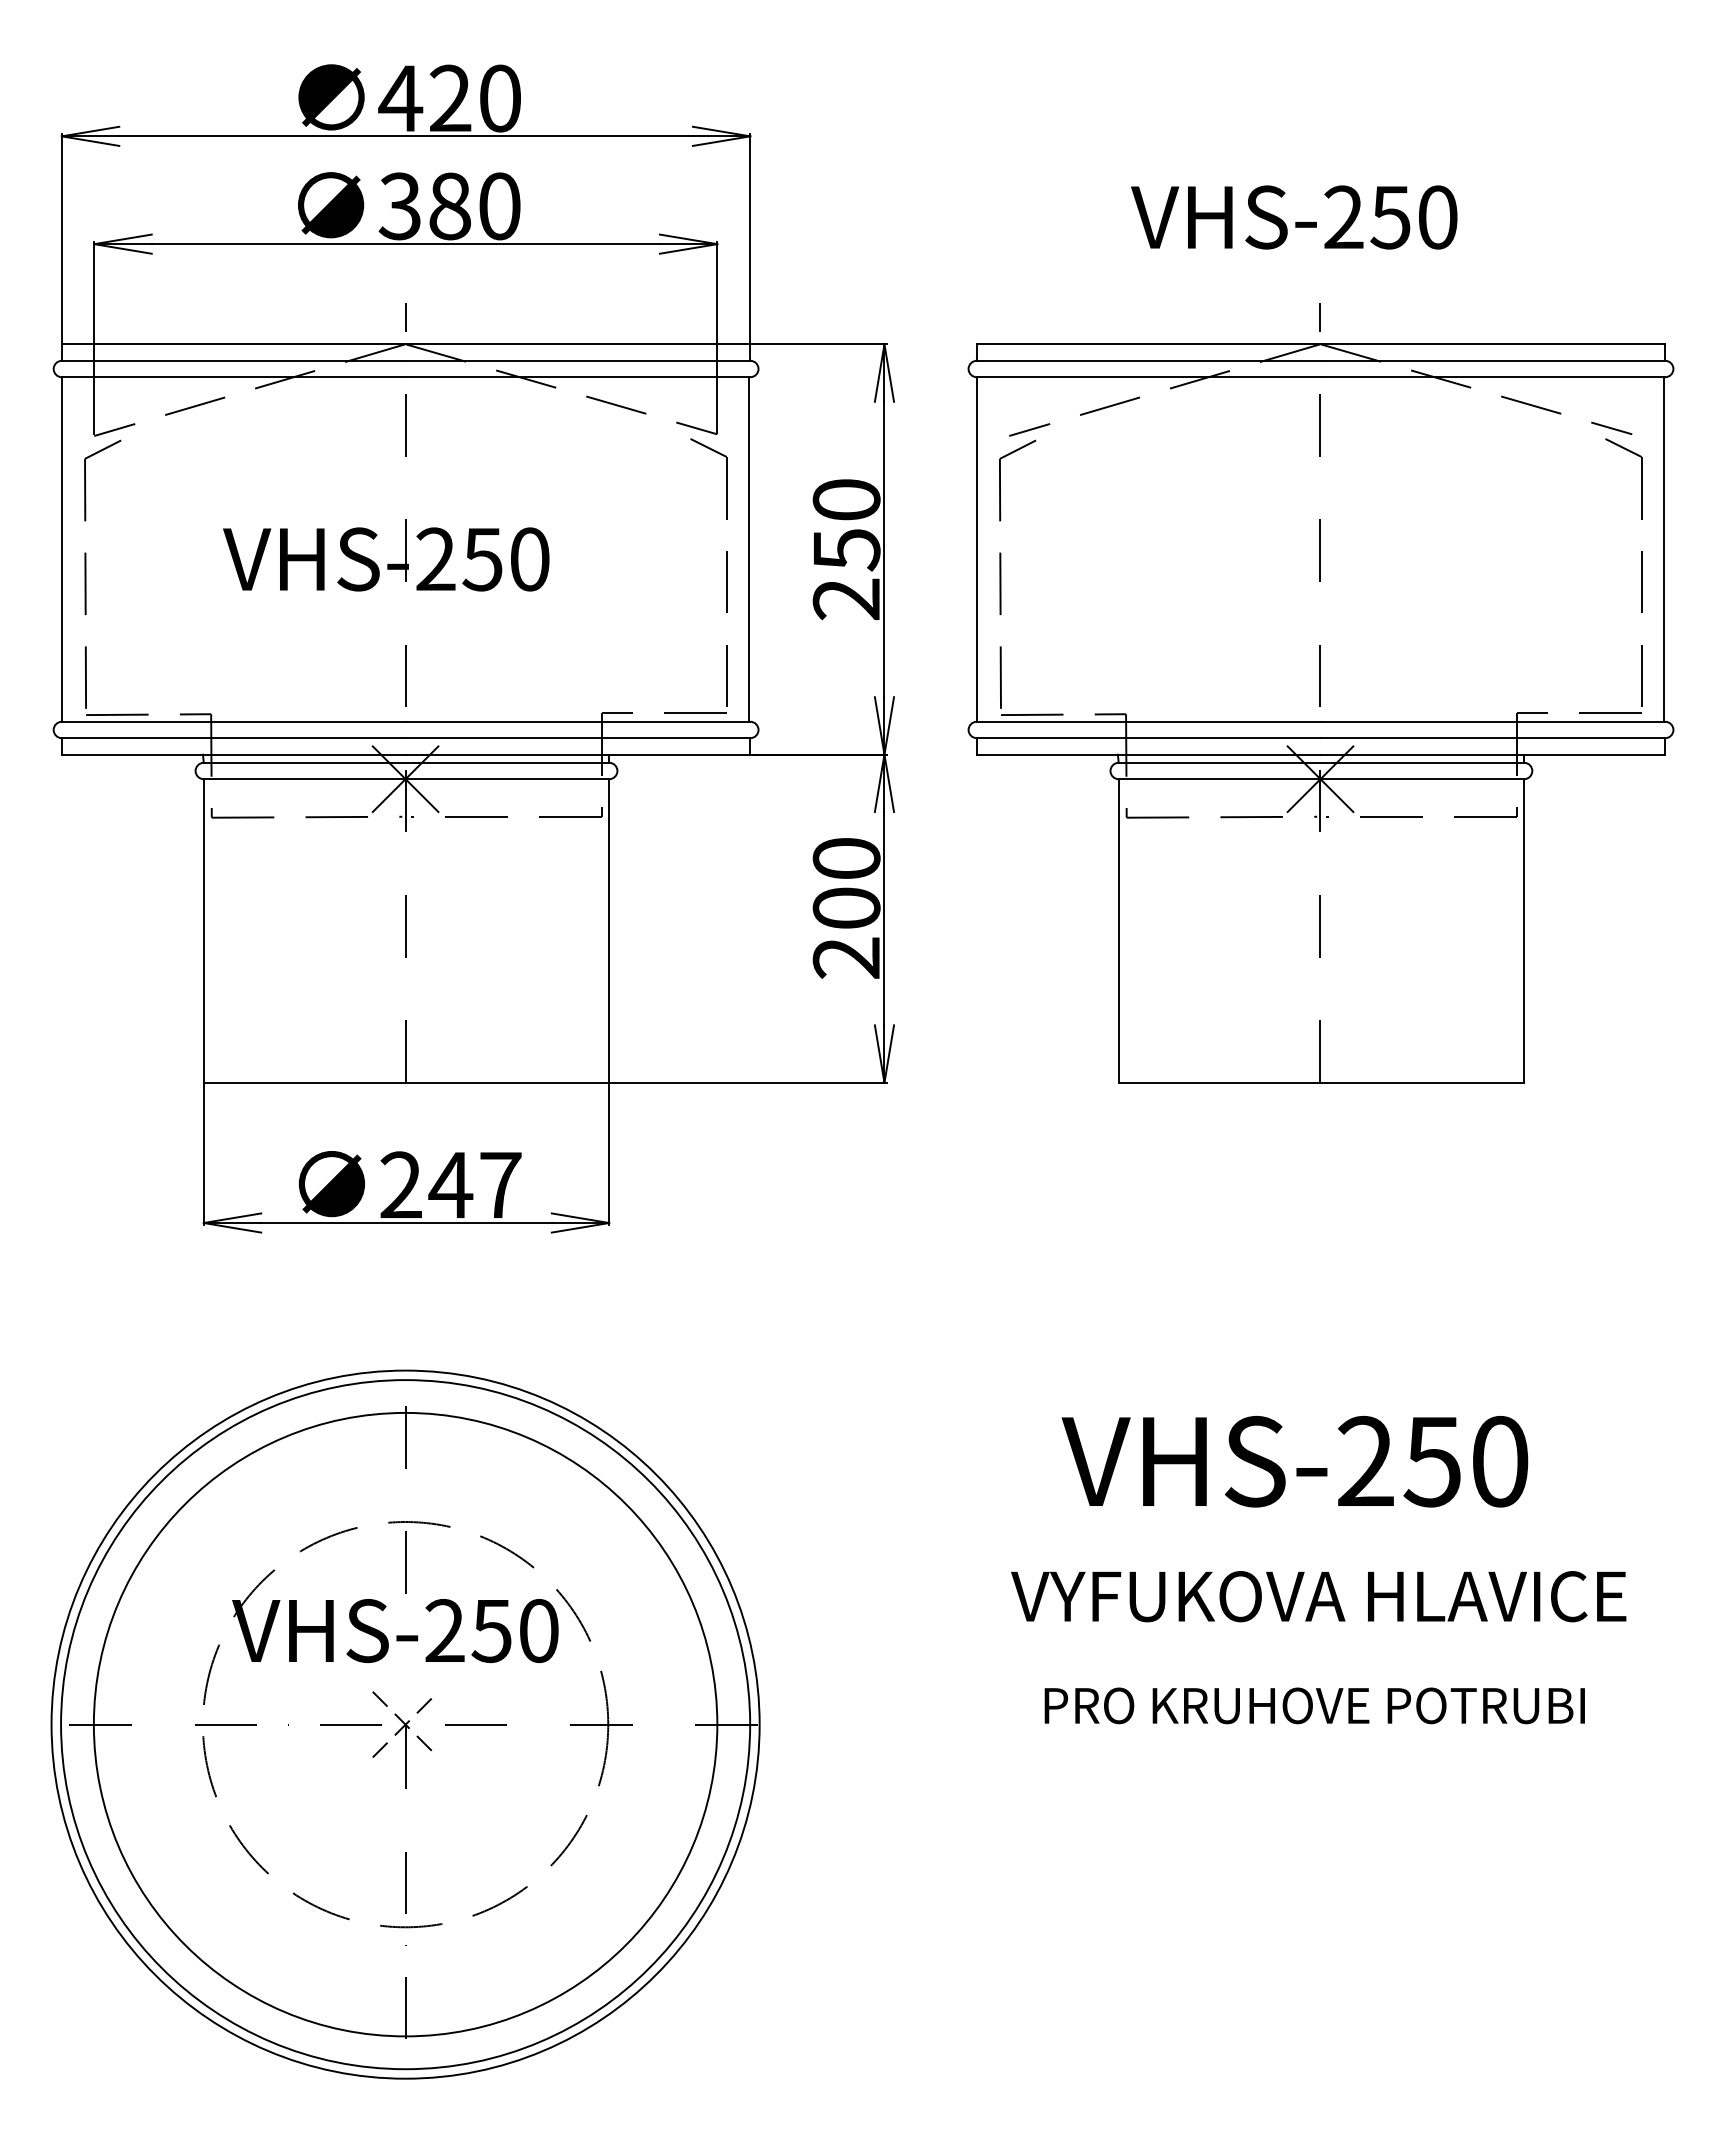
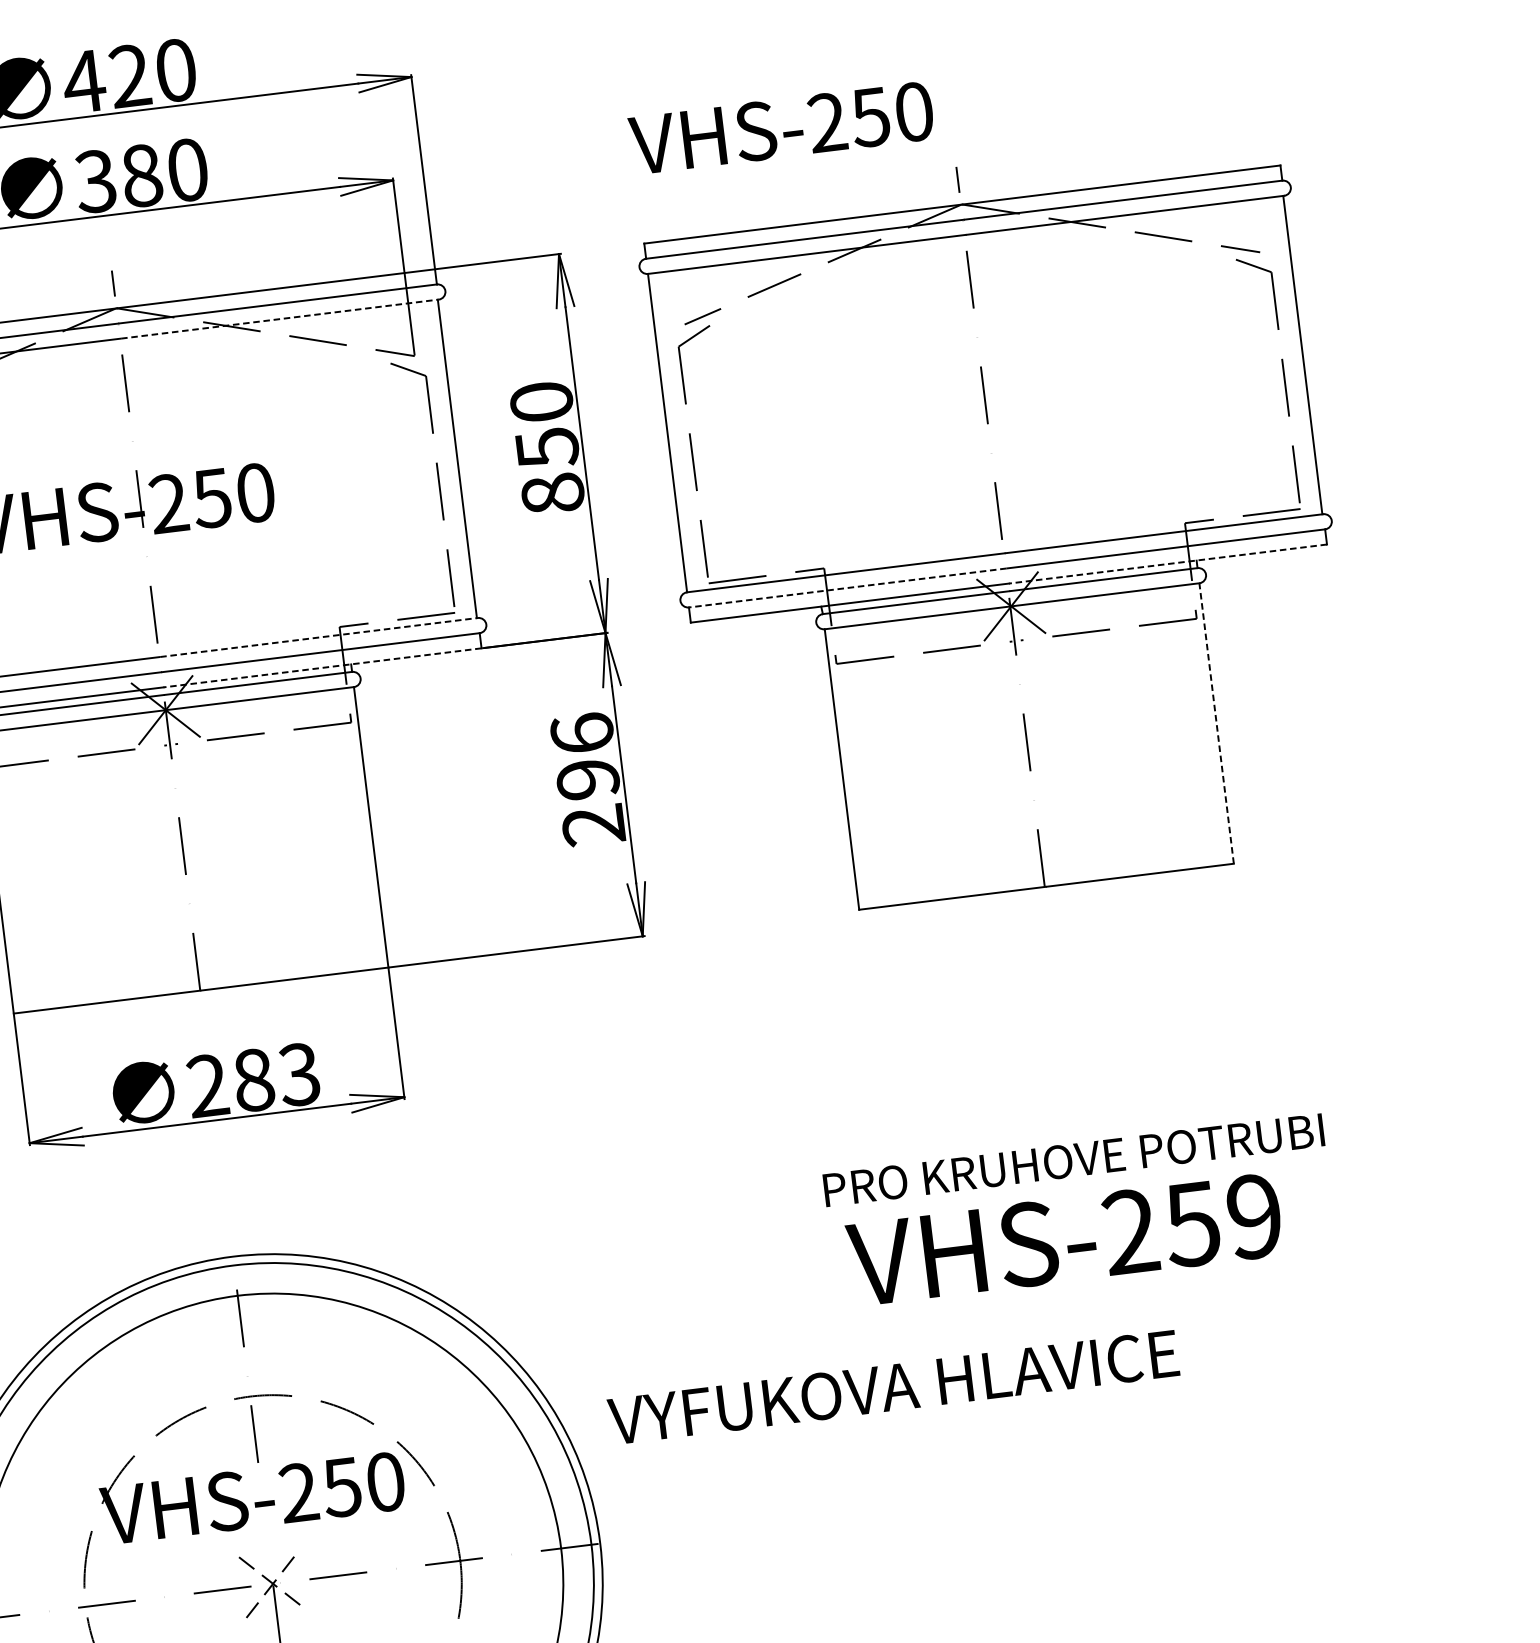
text: (1294, 217) -> (781, 128), moved
line: (578, 377) -> (280, 319), solid -> dashed
text: (846, 599) -> (552, 494), 250 -> 850
line: (578, 721) -> (319, 637), solid -> dashed
line: (1148, 738) -> (847, 588), solid -> dashed
line: (577, 754) -> (321, 667), solid -> dashed
line: (1492, 754) -> (1167, 564), solid -> dashed
text: (846, 883) -> (585, 756), 200 -> 296
line: (1524, 930) -> (1216, 723), solid -> dashed
text: (474, 1185) -> (275, 1077), 247 -> 283
text: (1500, 1461) -> (1254, 1216), VHS-250 -> VHS-259
text: (1318, 1596) -> (893, 1387), moved
text: (1314, 1705) -> (1073, 1159), moved

